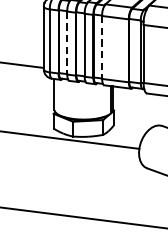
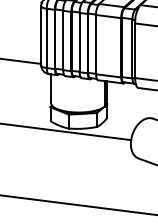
line: (67, 43) -> (63, 40), dashed -> solid
line: (102, 47) -> (96, 44), dashed -> solid

